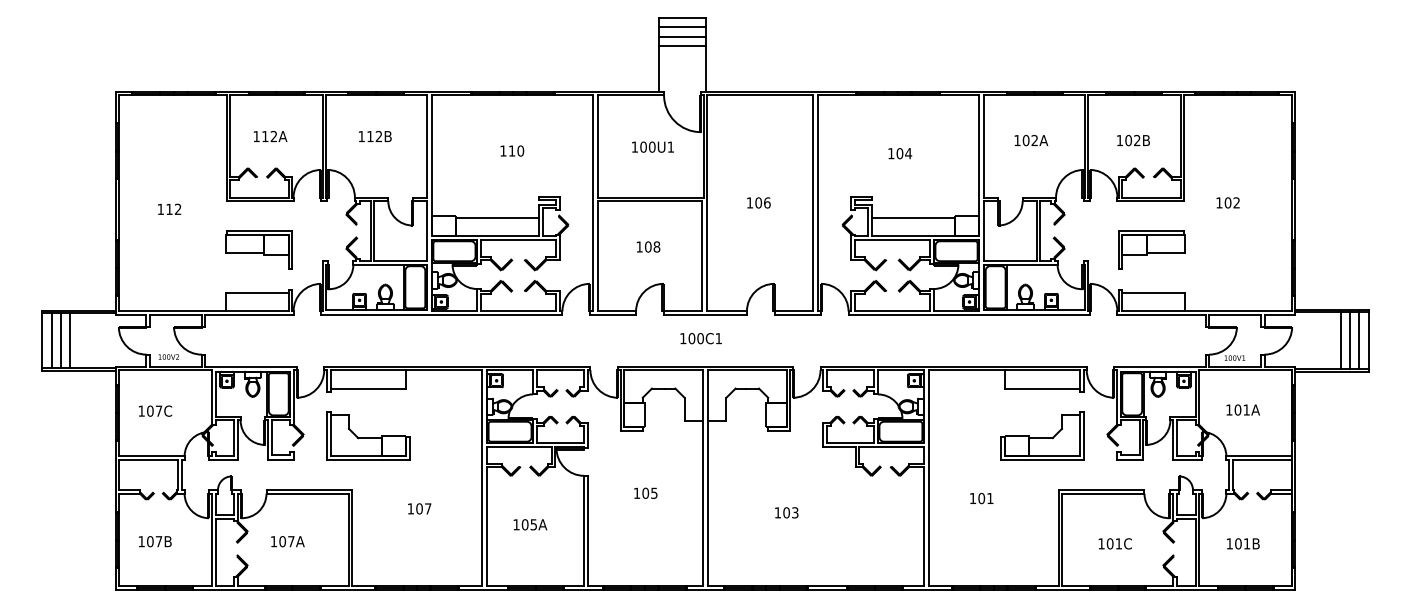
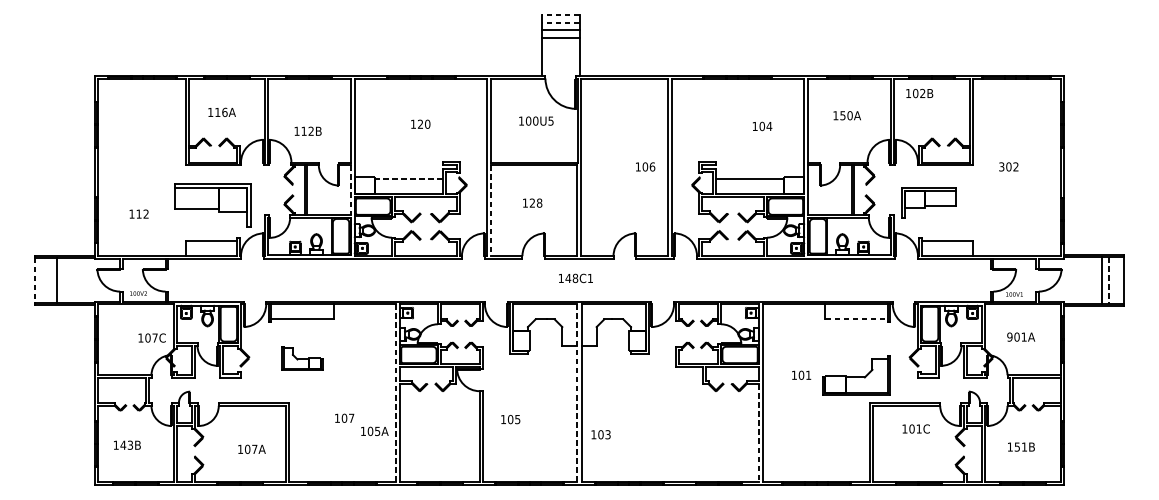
line: (681, 18) -> (559, 15), solid -> dashed
line: (681, 27) -> (559, 22), solid -> dashed
text: (273, 136) -> (224, 112), 112A -> 116A
text: (375, 136) -> (308, 131), moved
text: (1030, 140) -> (846, 115), 102A -> 150A
text: (1133, 140) -> (919, 93), moved
text: (670, 146) -> (550, 120), 100U1 -> 100U5
text: (511, 150) -> (420, 123), 110 -> 120
text: (900, 153) -> (762, 126), moved
text: (758, 202) -> (645, 166), moved
text: (1219, 202) -> (1001, 166), 102 -> 302
text: (169, 208) -> (139, 213), moved
line: (497, 217) -> (408, 178), solid -> dashed
line: (426, 231) -> (350, 190), solid -> dashed
text: (648, 246) -> (532, 202), 108 -> 128
part: (258, 249) -> (212, 205), size x1.4
part: (1151, 249) -> (928, 202), moved
line: (597, 256) -> (490, 210), solid -> dashed
text: (695, 338) -> (571, 278), 100C1 -> 148C1
line: (42, 340) -> (34, 279), solid -> dashed
line: (51, 340) -> (42, 279), removed
line: (60, 340) -> (49, 279), removed
line: (1350, 340) -> (1109, 279), solid -> dashed
line: (1359, 340) -> (1116, 279), removed
line: (1042, 388) -> (856, 319), solid -> dashed
text: (1229, 409) -> (1010, 336), 101A -> 901A
text: (155, 410) -> (152, 337), moved
part: (368, 435) -> (302, 358), size x0.6
part: (1042, 435) -> (856, 375), moved
line: (482, 478) -> (396, 393), solid -> dashed
line: (703, 478) -> (577, 393), solid -> dashed
text: (645, 492) -> (510, 418), moved
text: (981, 498) -> (801, 375), moved
text: (786, 512) -> (600, 434), moved
text: (530, 524) -> (374, 431), moved
line: (923, 527) -> (758, 433), solid -> dashed
text: (154, 541) -> (126, 445), 107B -> 143B
text: (287, 541) -> (251, 449), moved
text: (1114, 543) -> (915, 428), moved
text: (1238, 543) -> (1017, 446), 101B -> 151B

